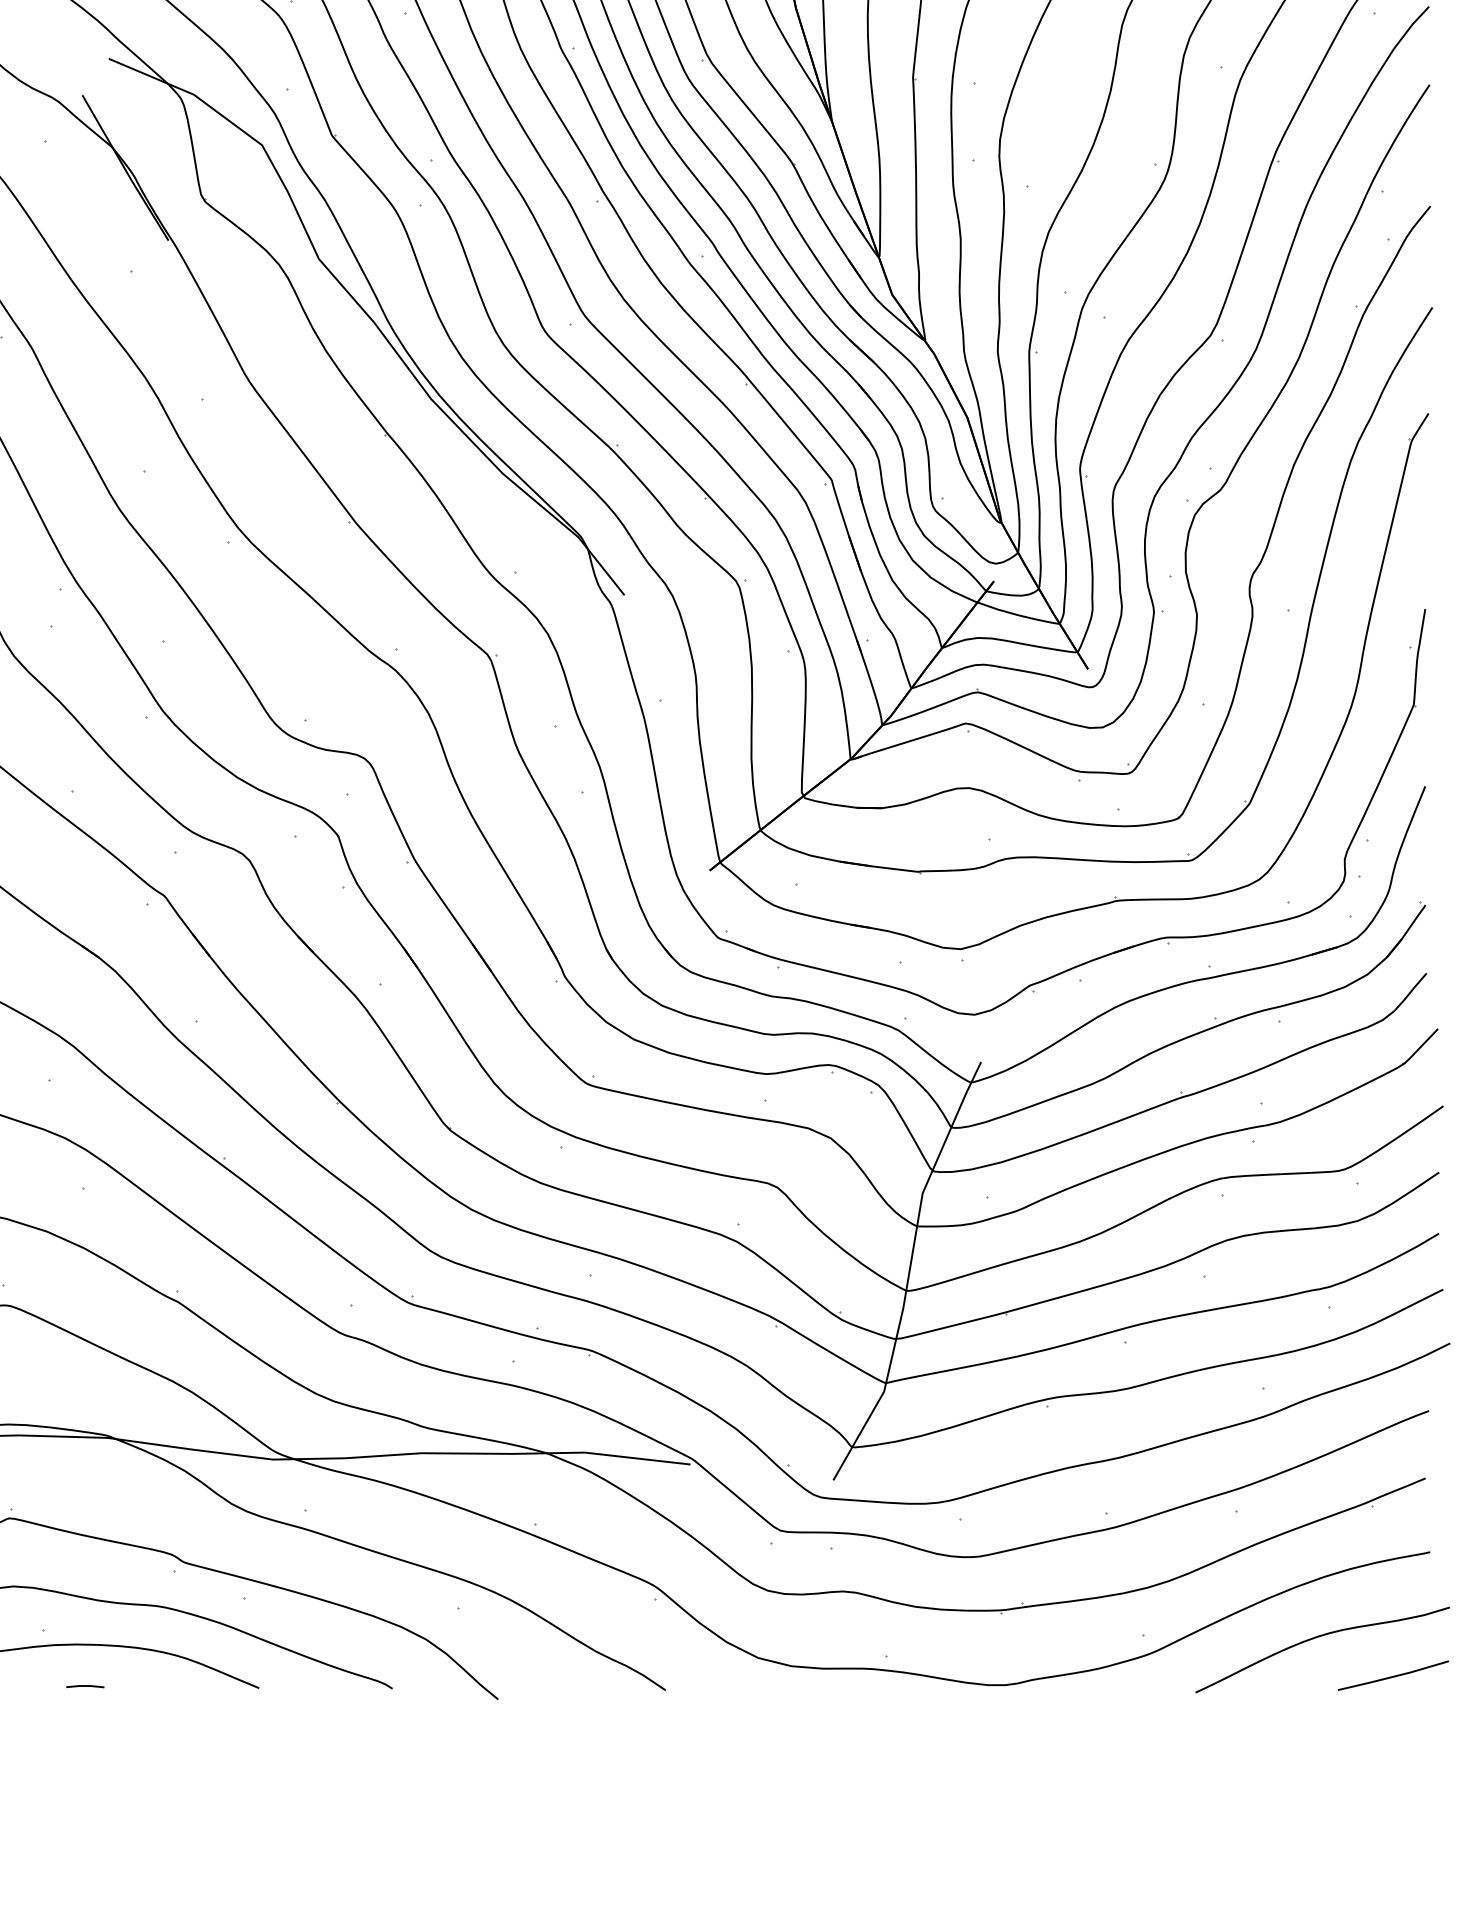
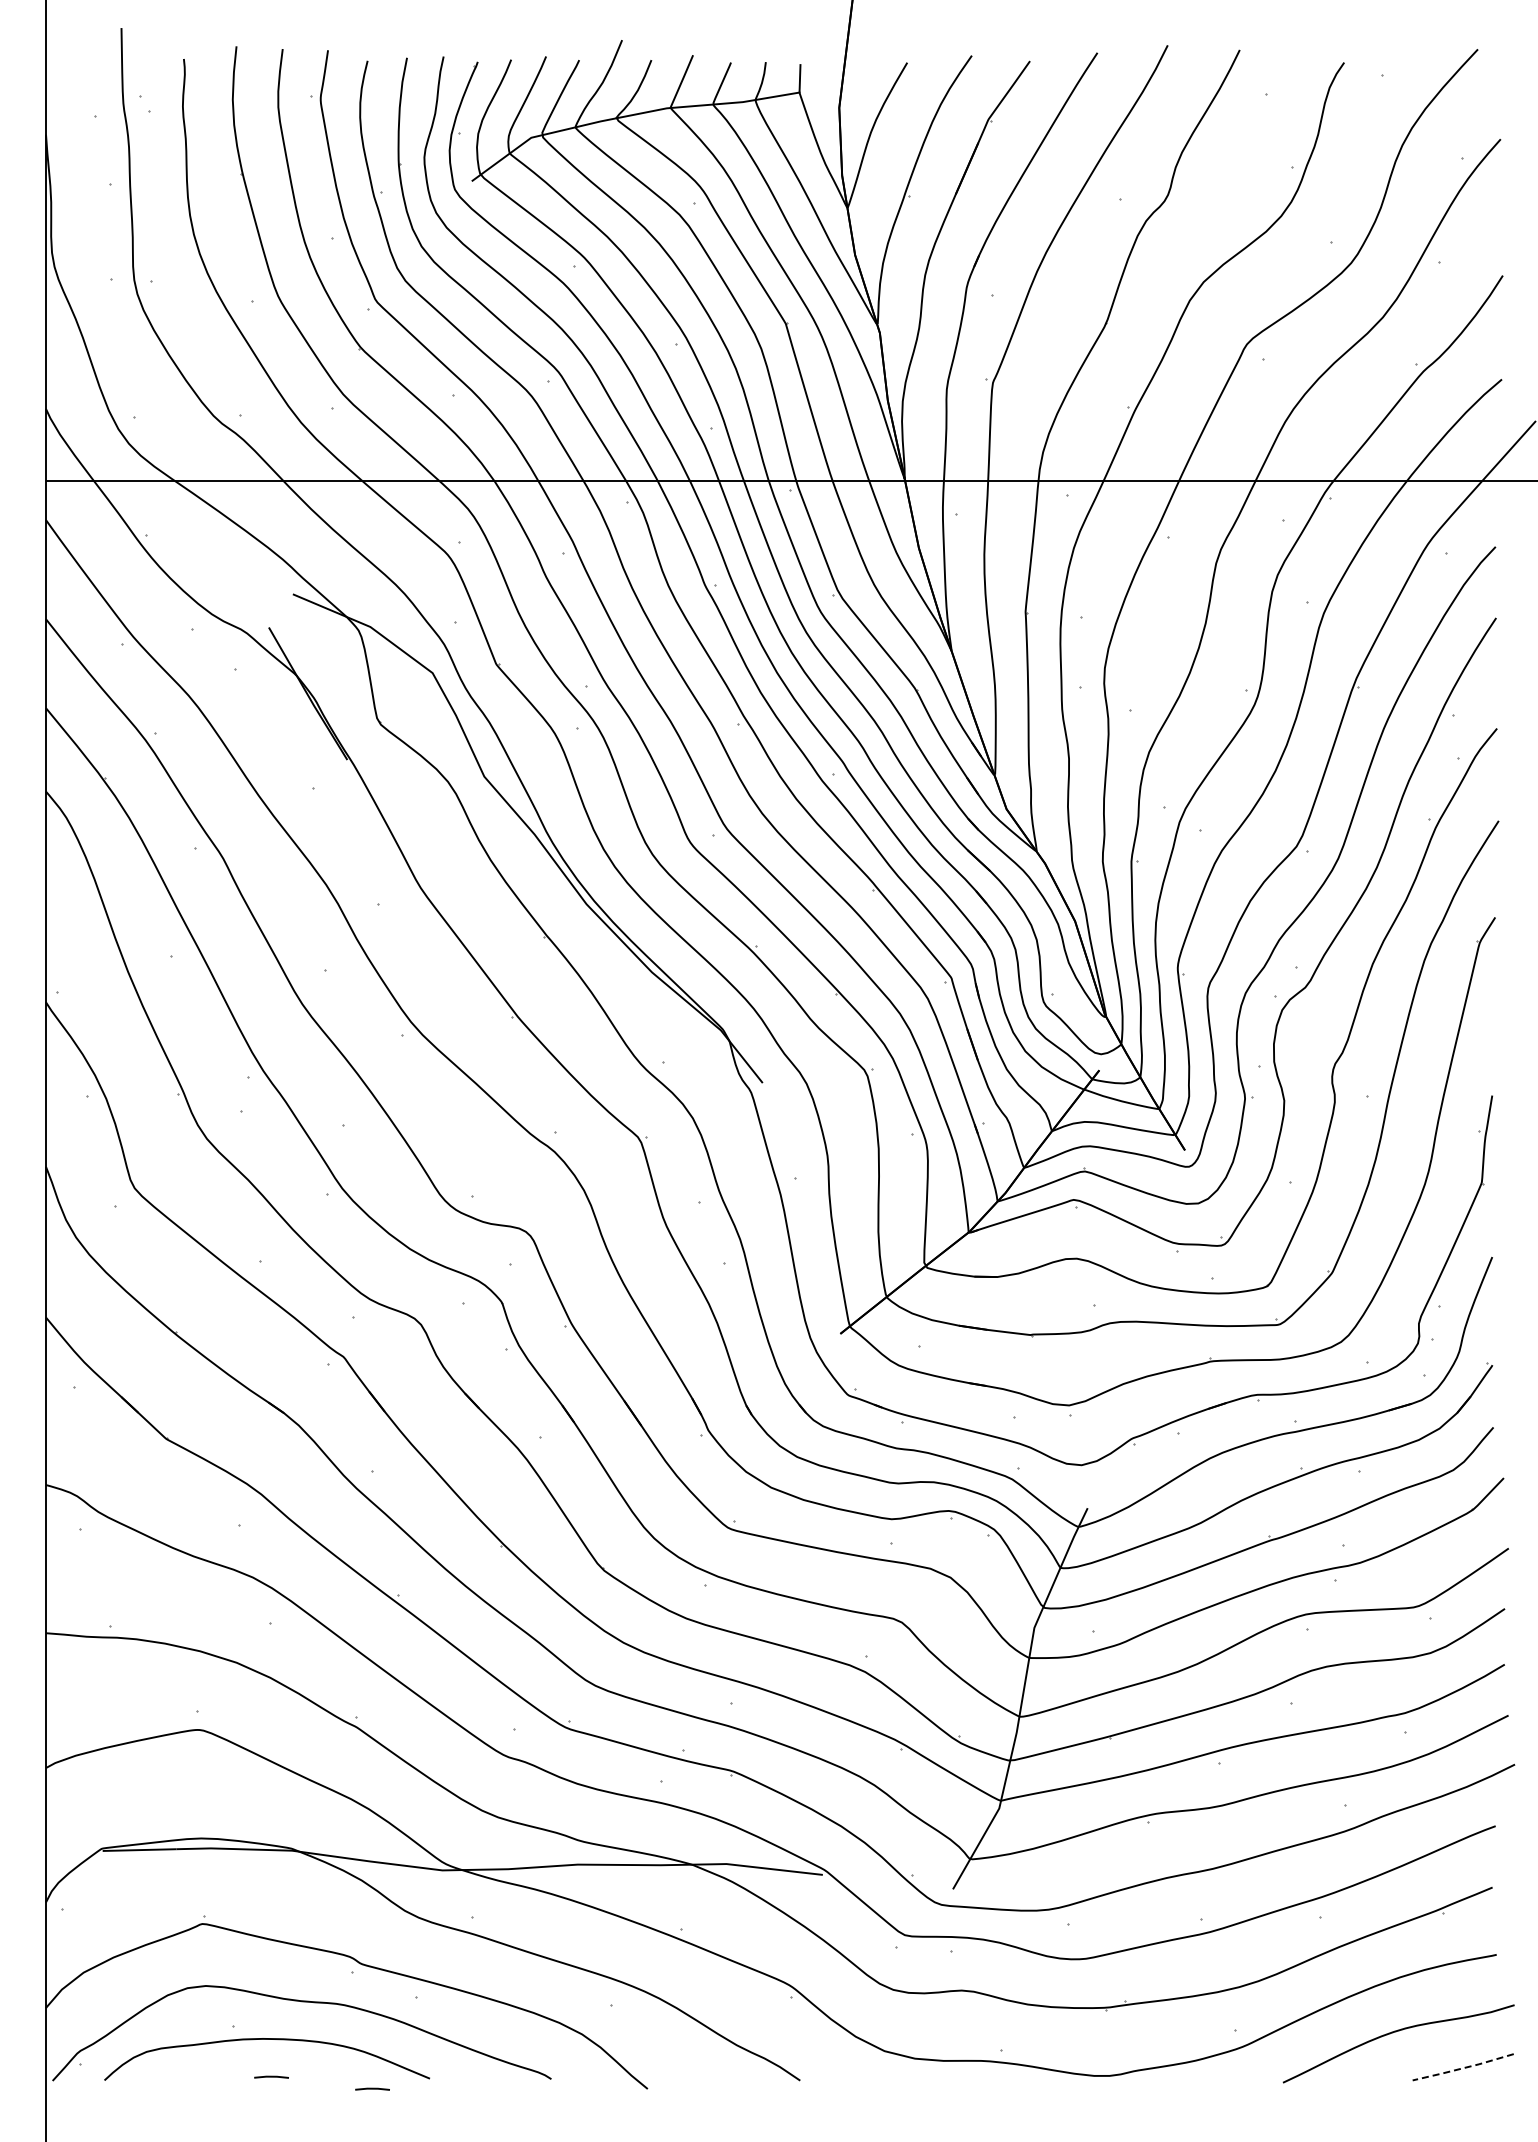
line: (1393, 1677) -> (1463, 2068), solid -> dashed
line: (196, 1698) -> (372, 2088), added

